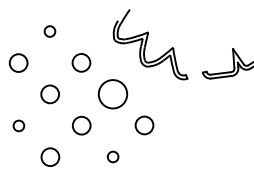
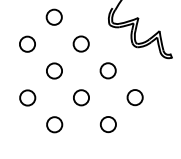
circle: (49, 31) -> (53, 17), size x1.67
circle: (112, 93) -> (107, 70), size x0.62
circle: (18, 125) -> (27, 97), size x1.67
circle: (112, 156) -> (107, 124), size x1.67

